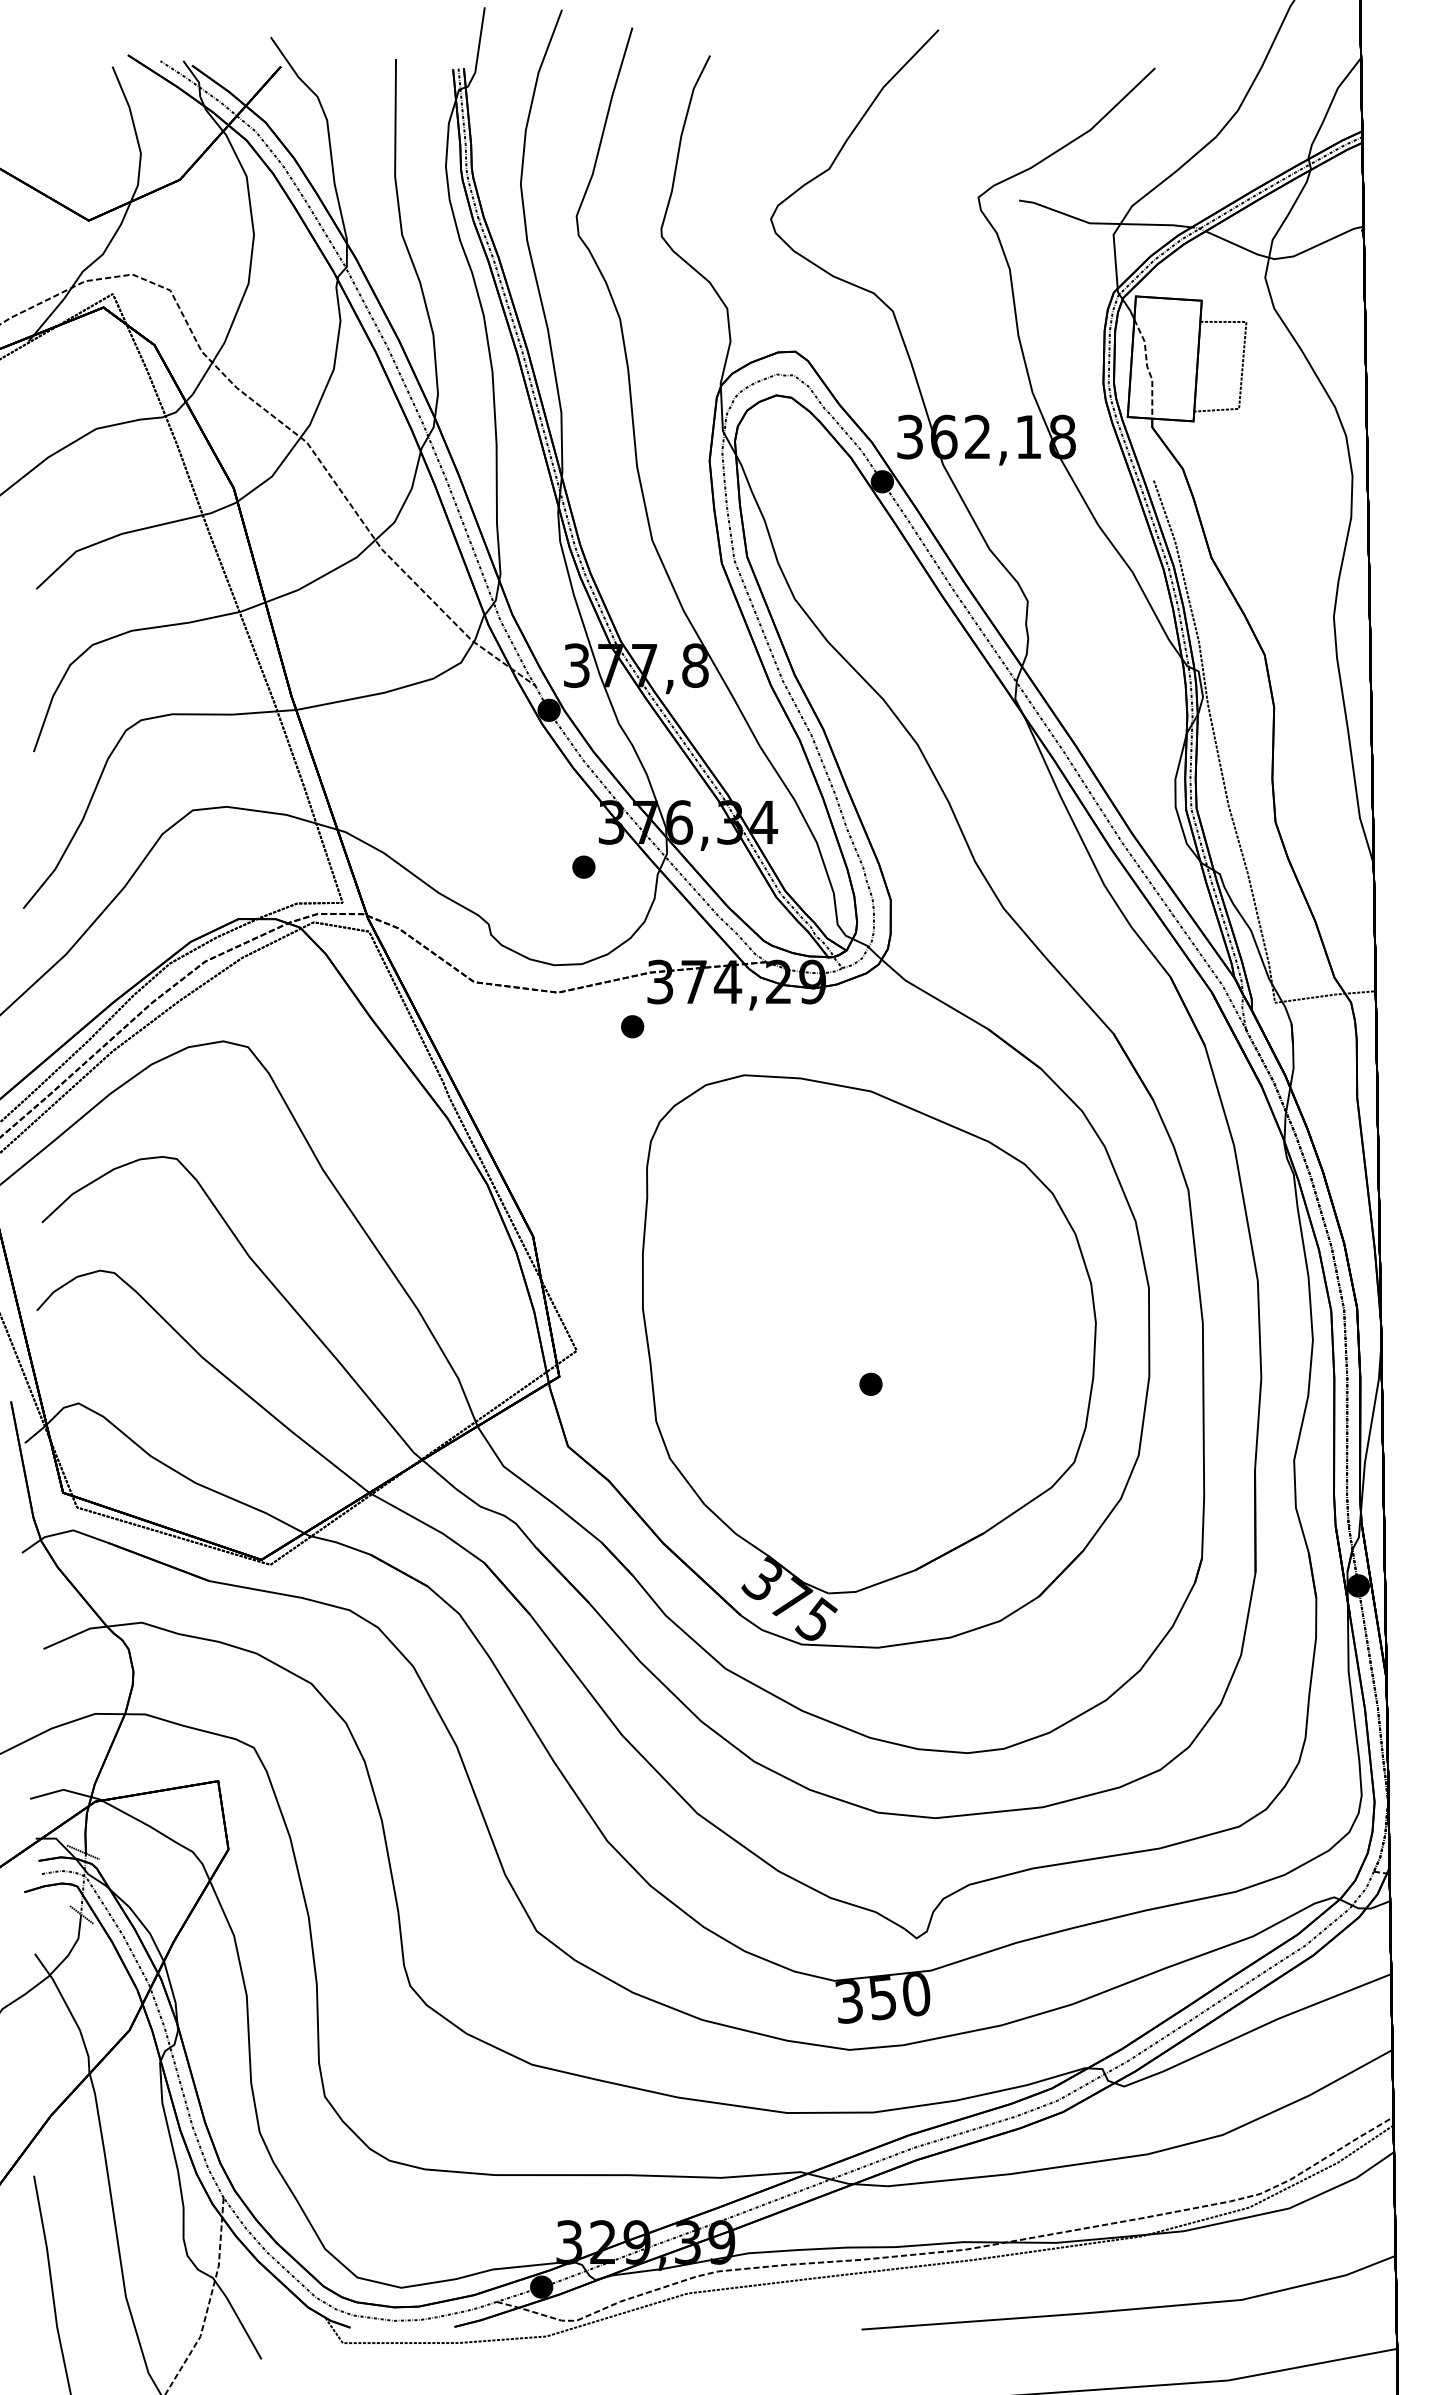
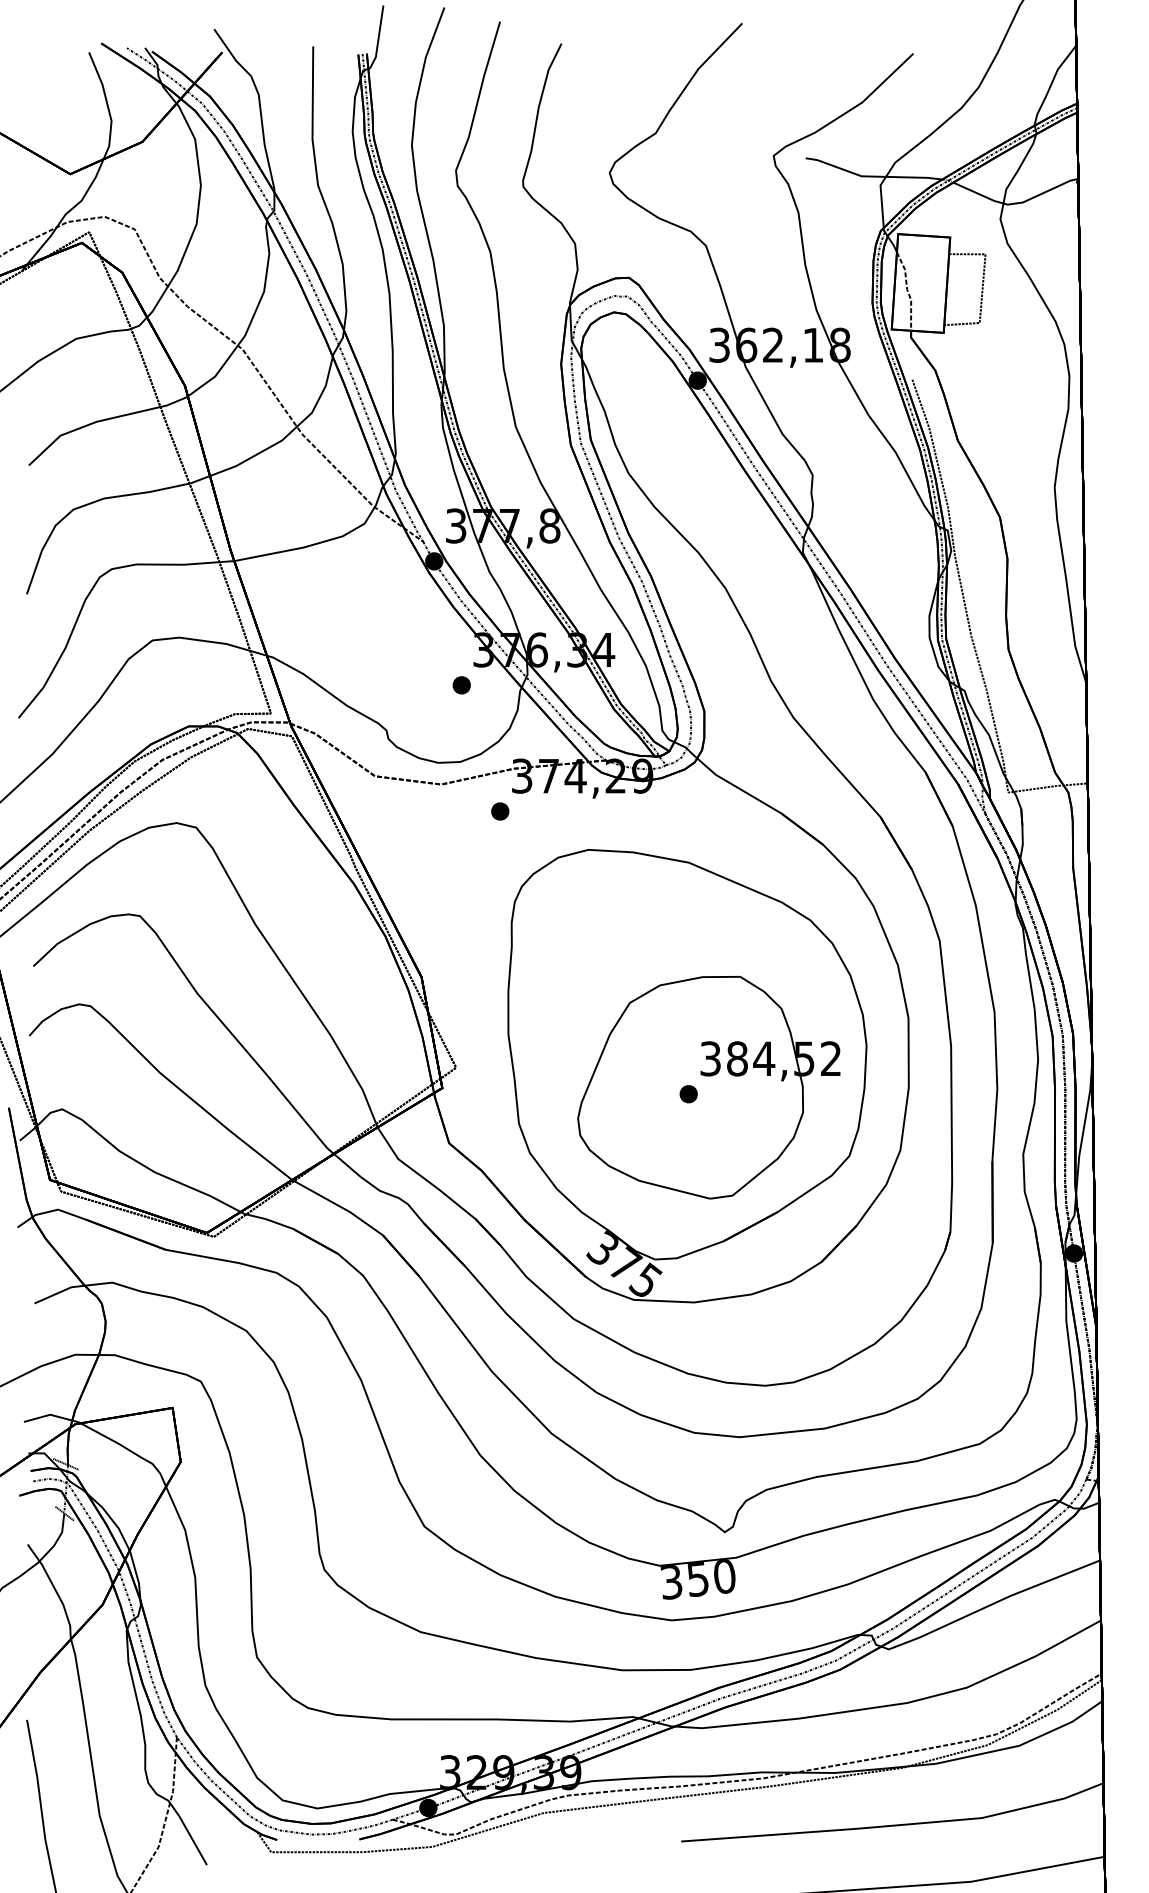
part: (896, 1376) -> (708, 1088), added

